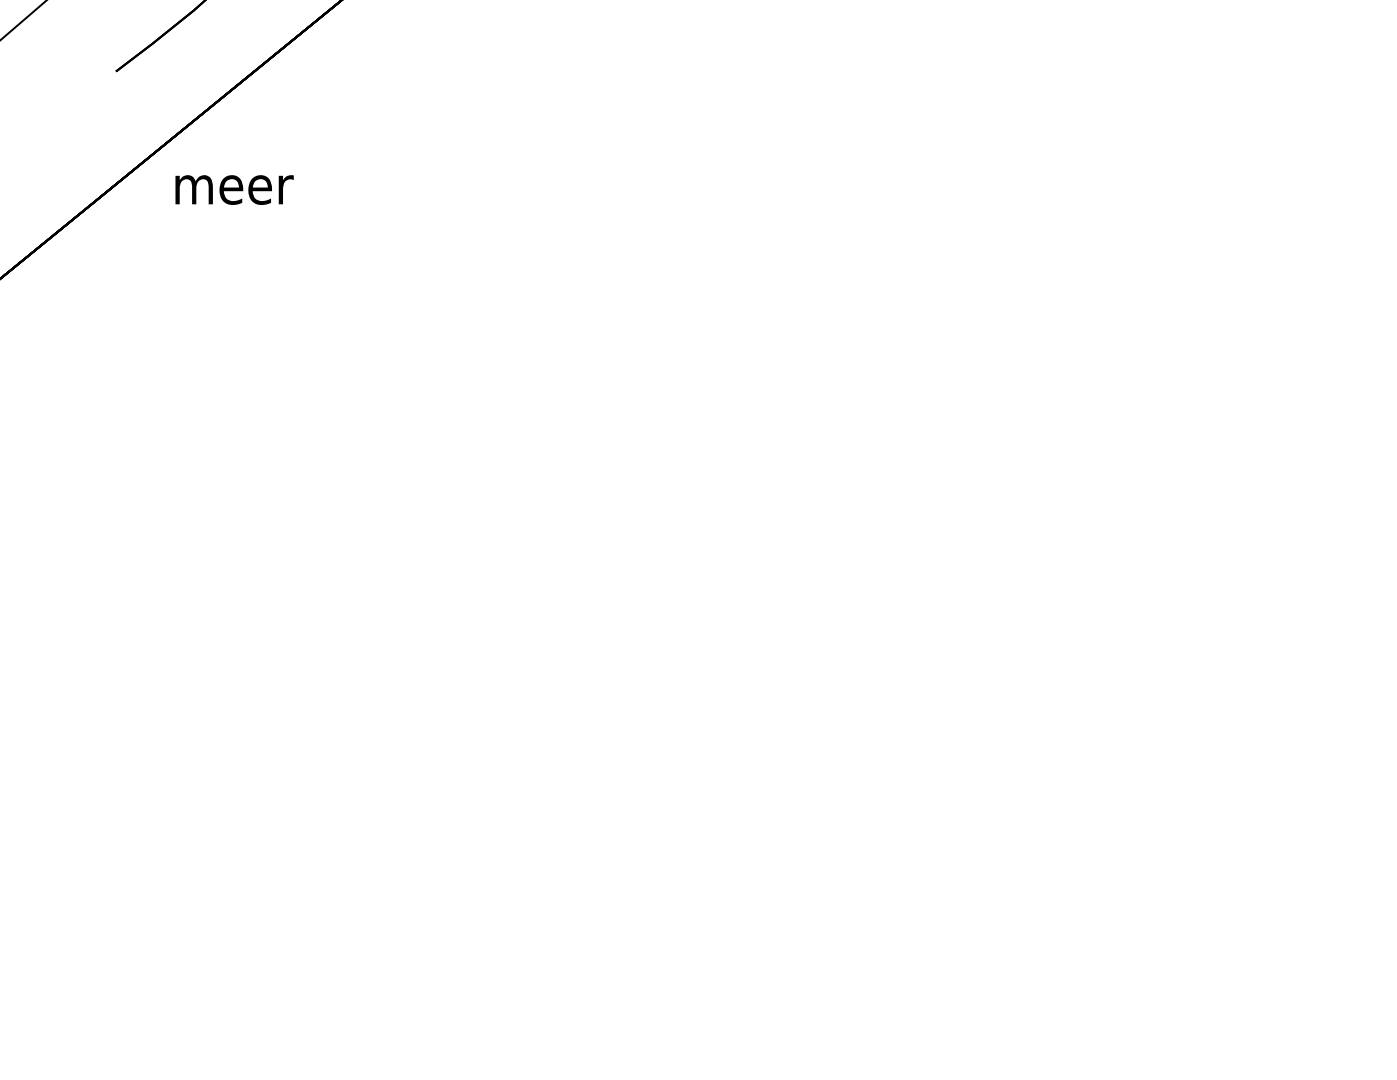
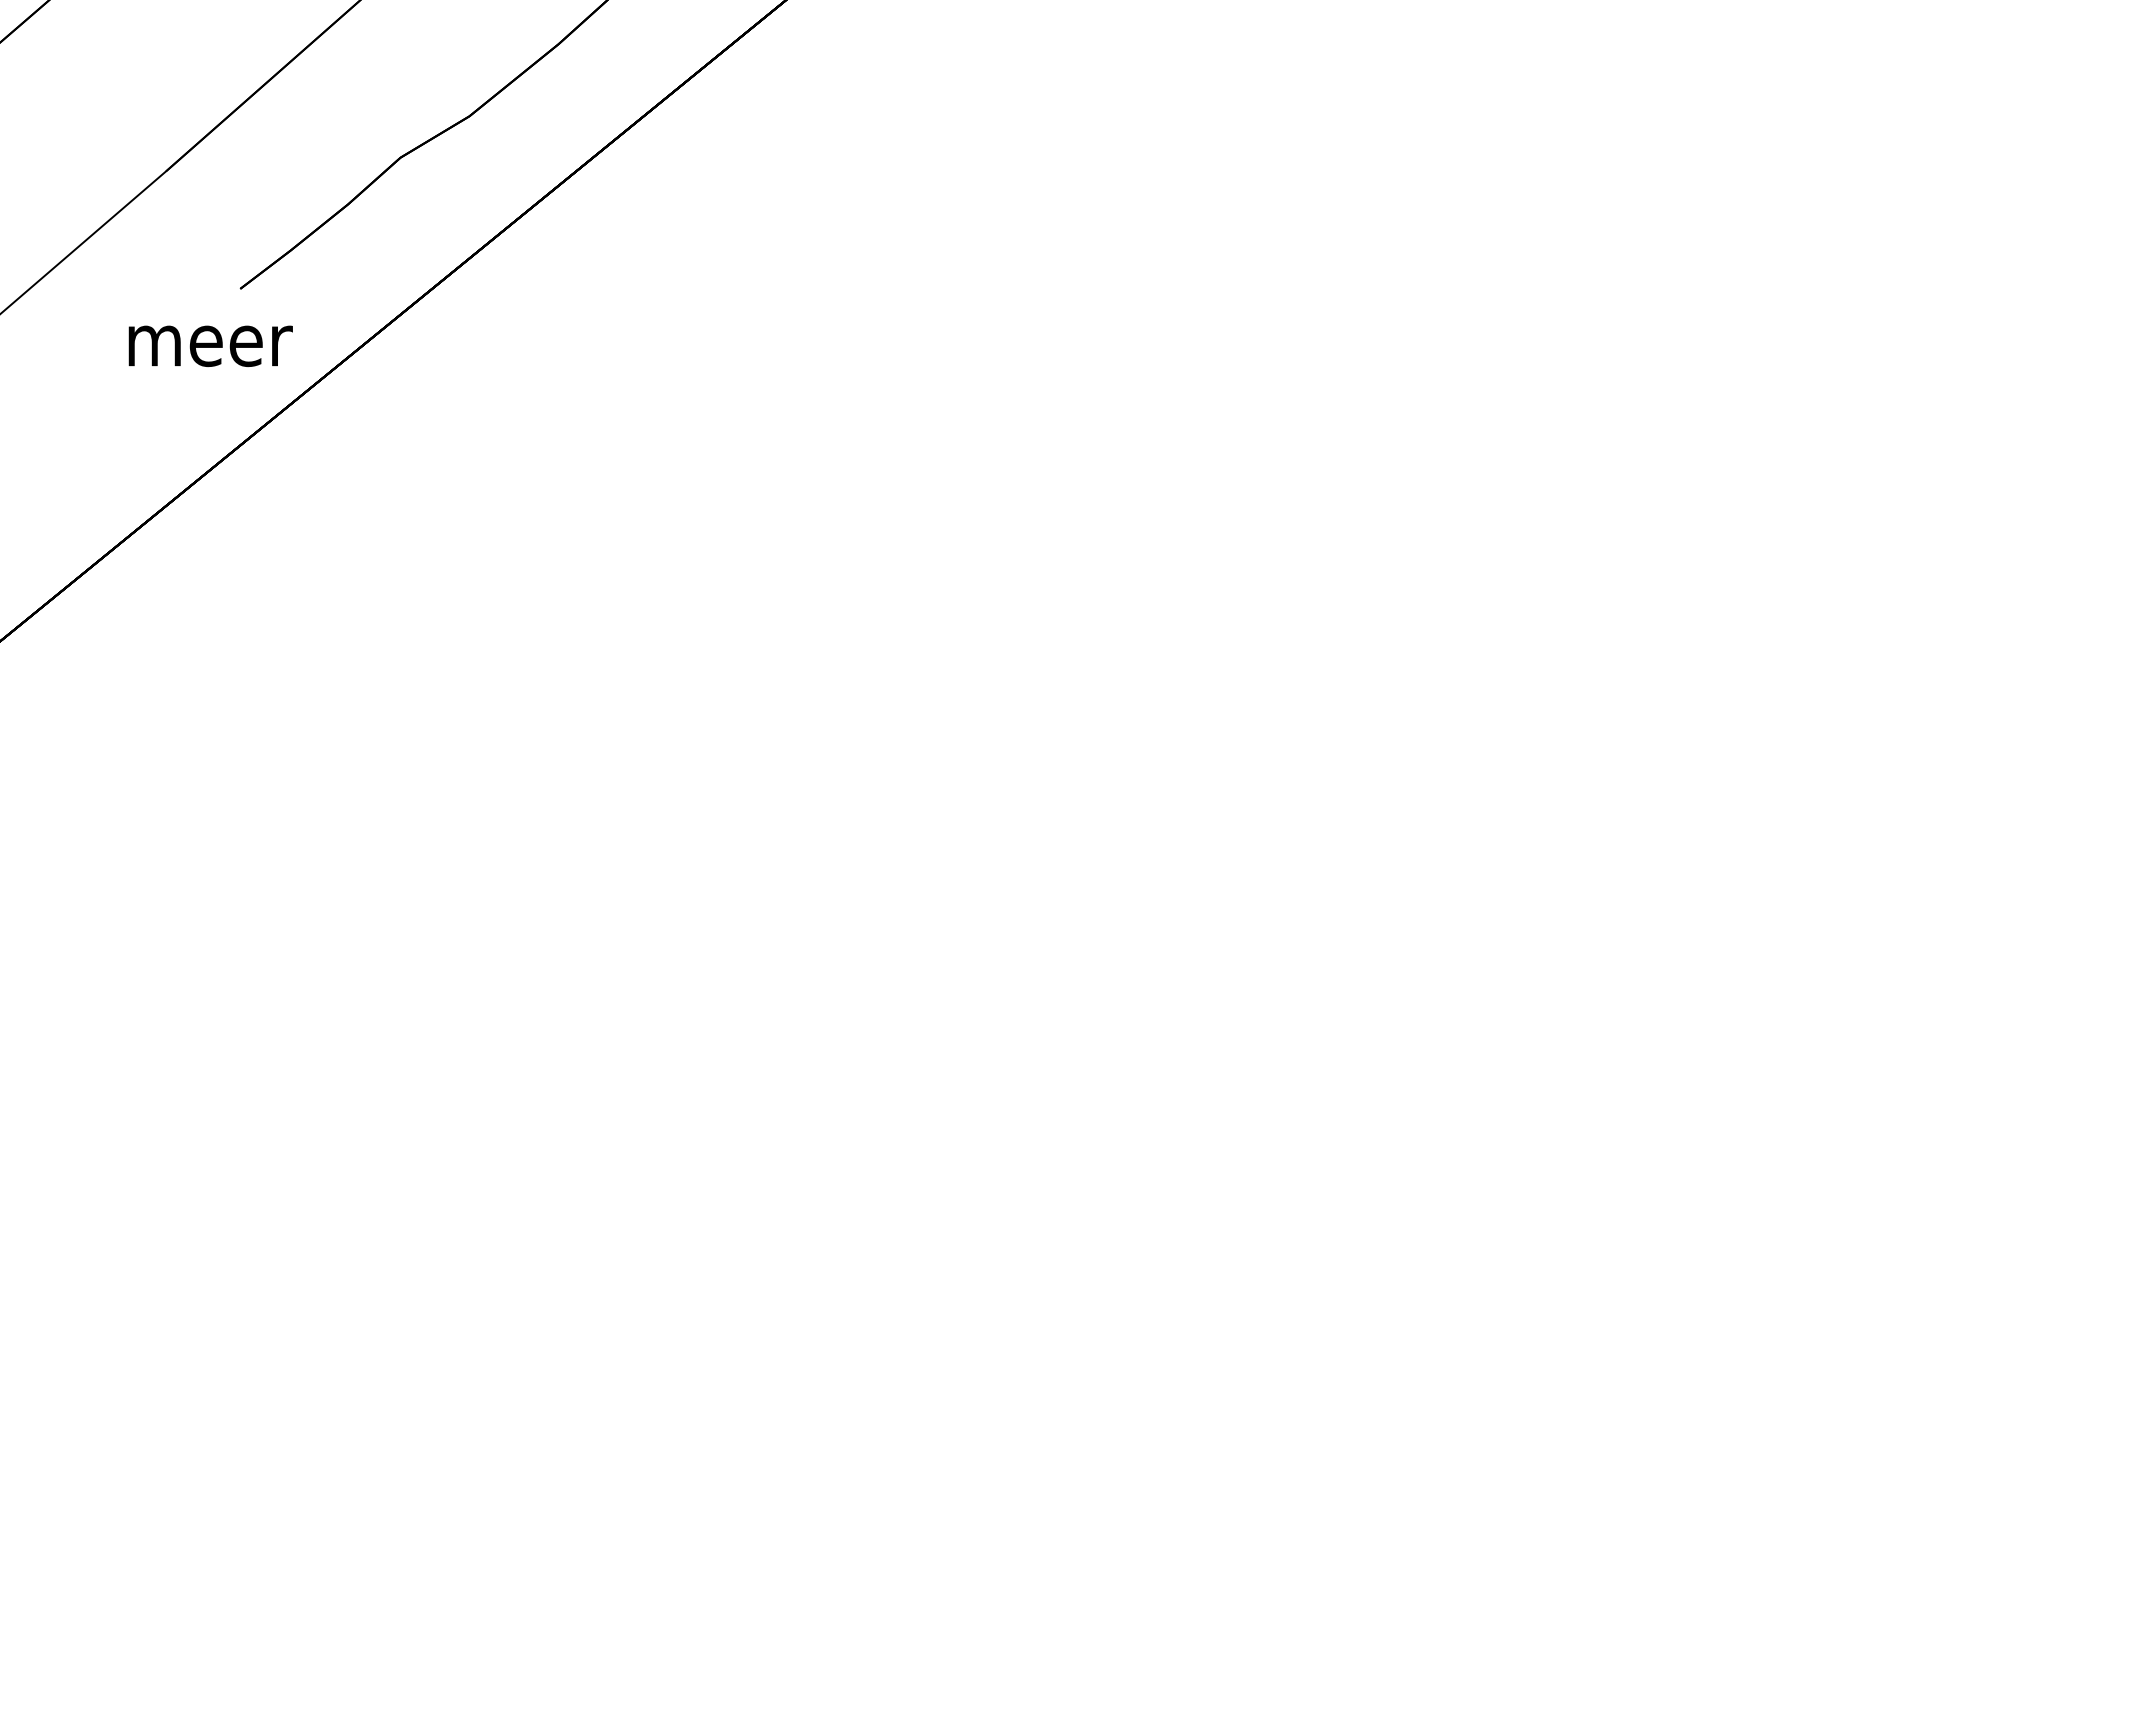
text: (234, 189) -> (210, 345), moved

